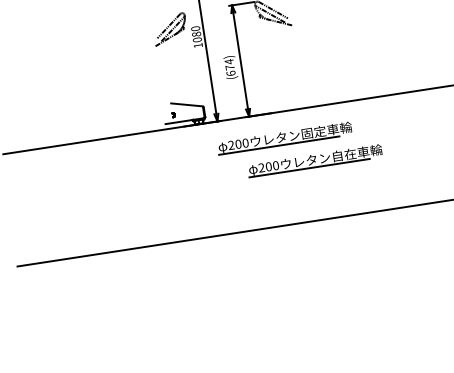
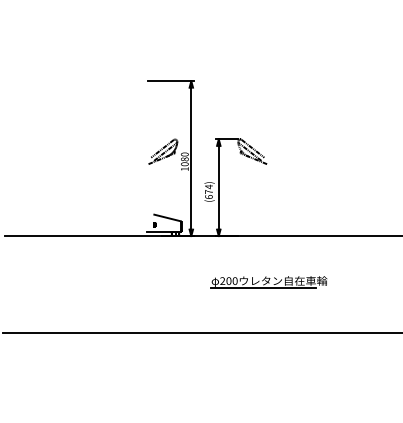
part: (284, 138) -> (245, 259), removed

